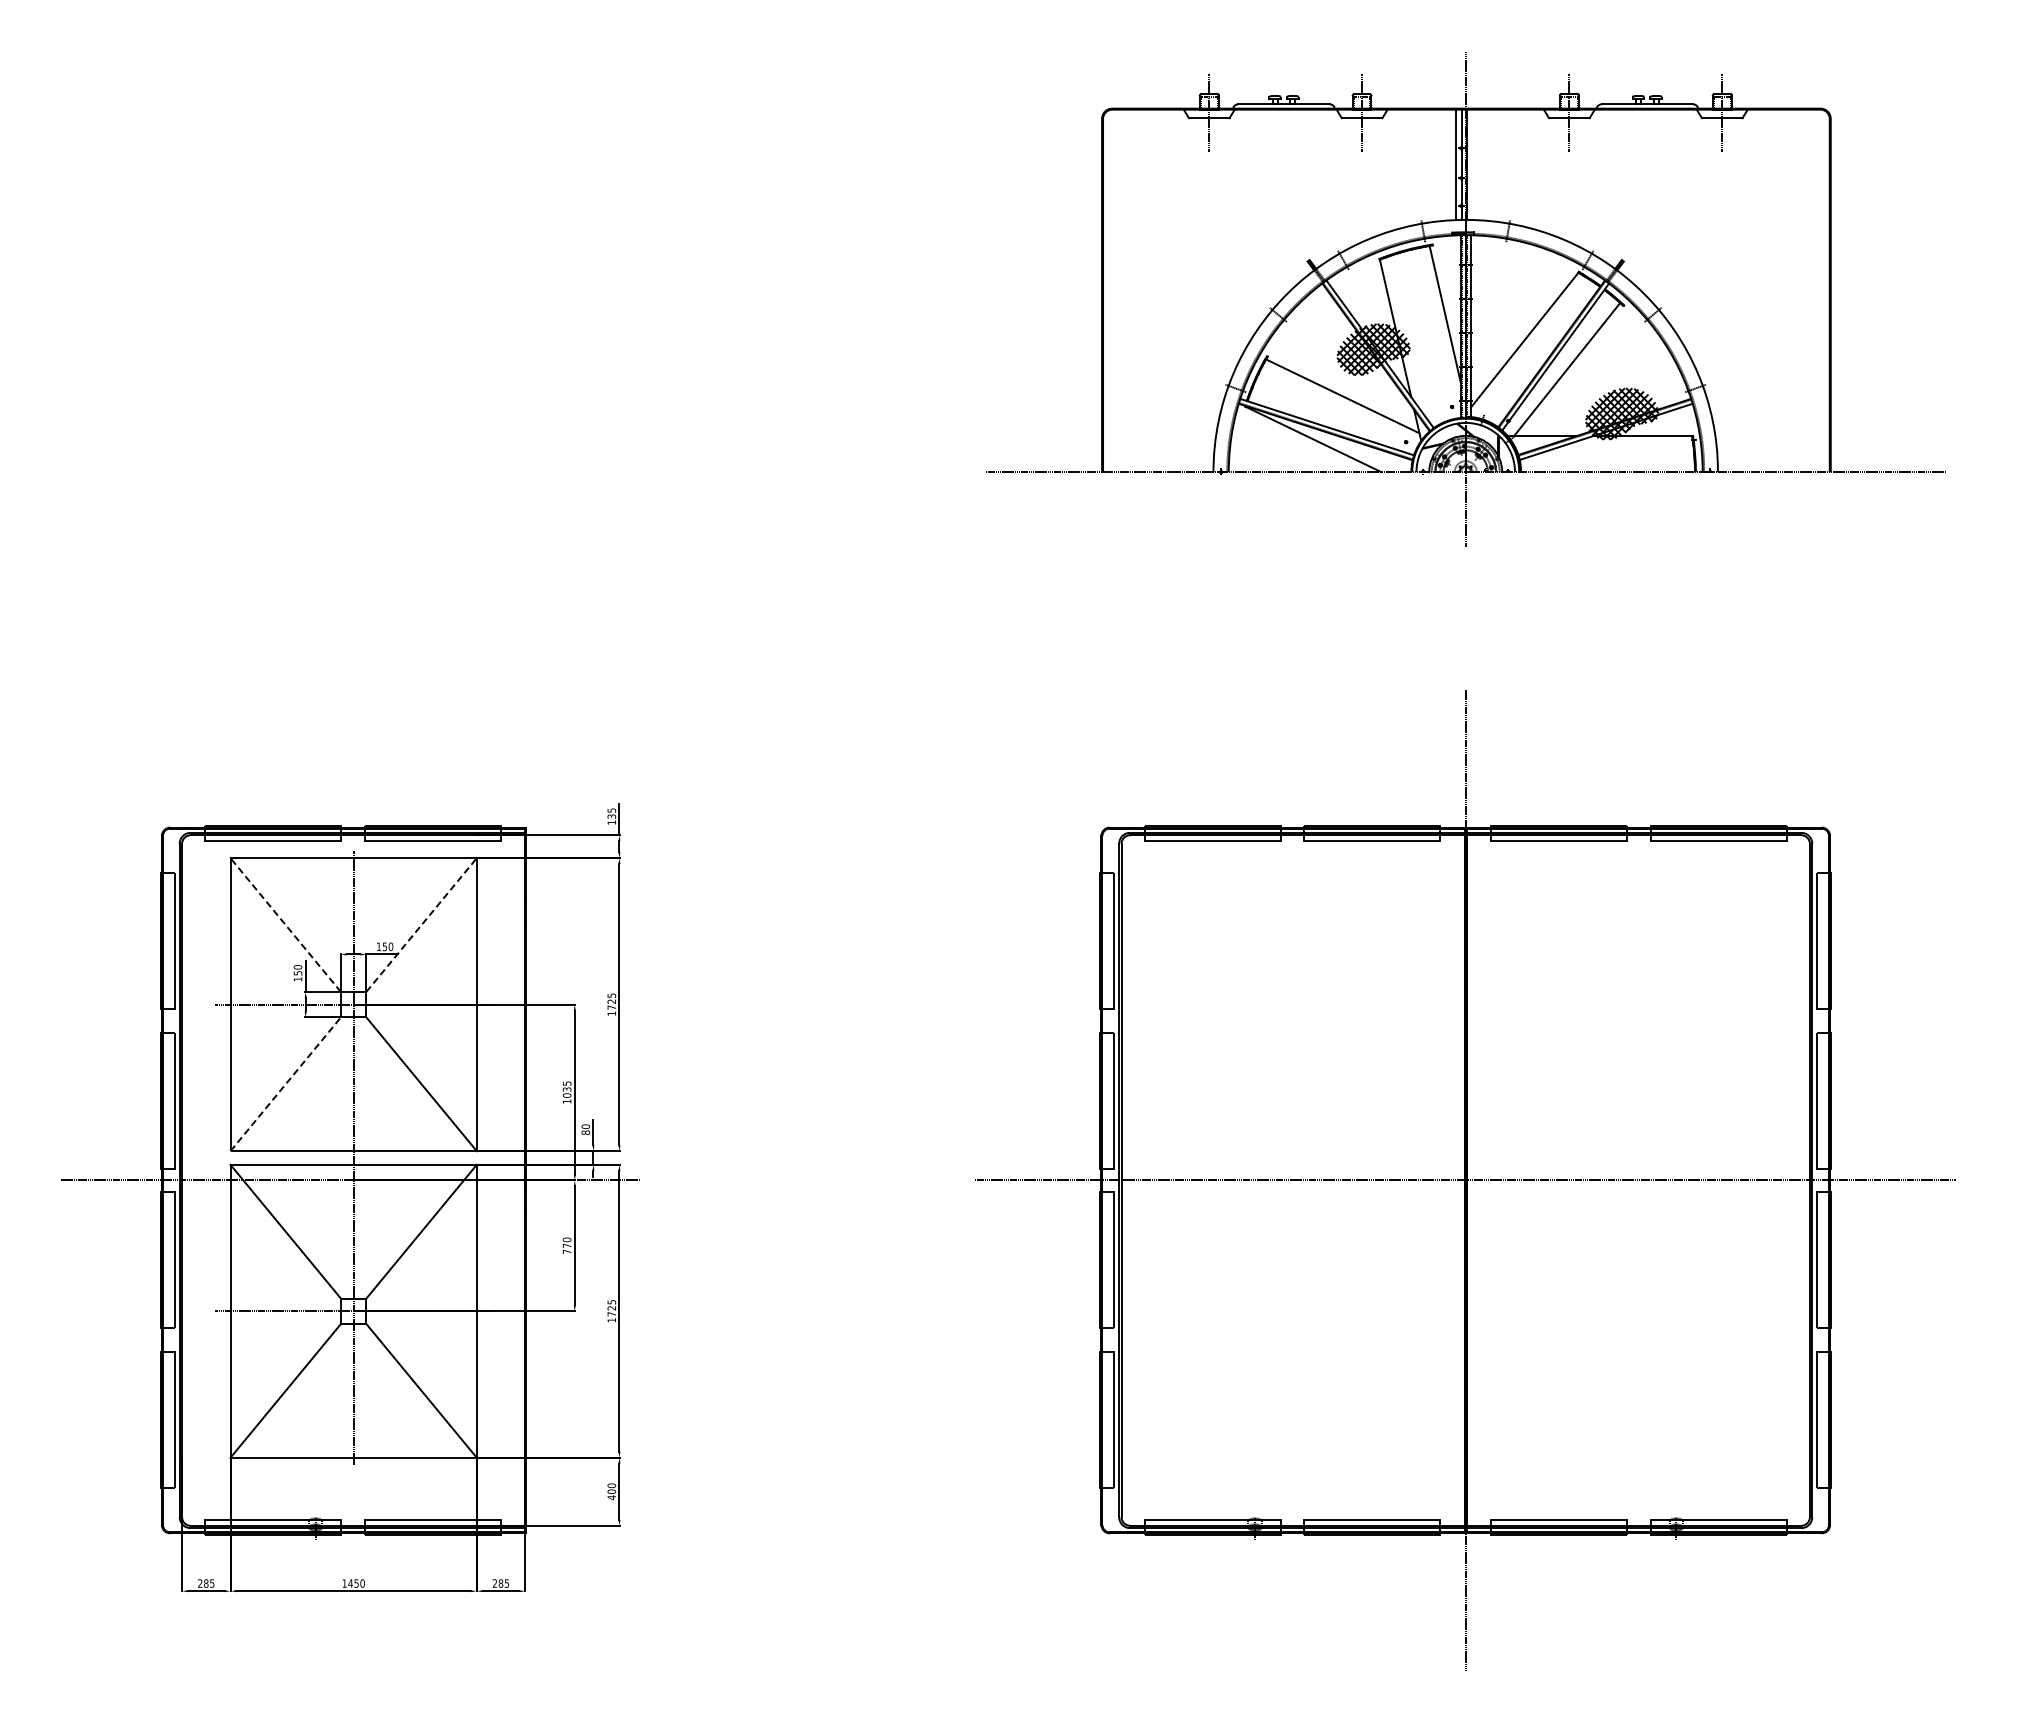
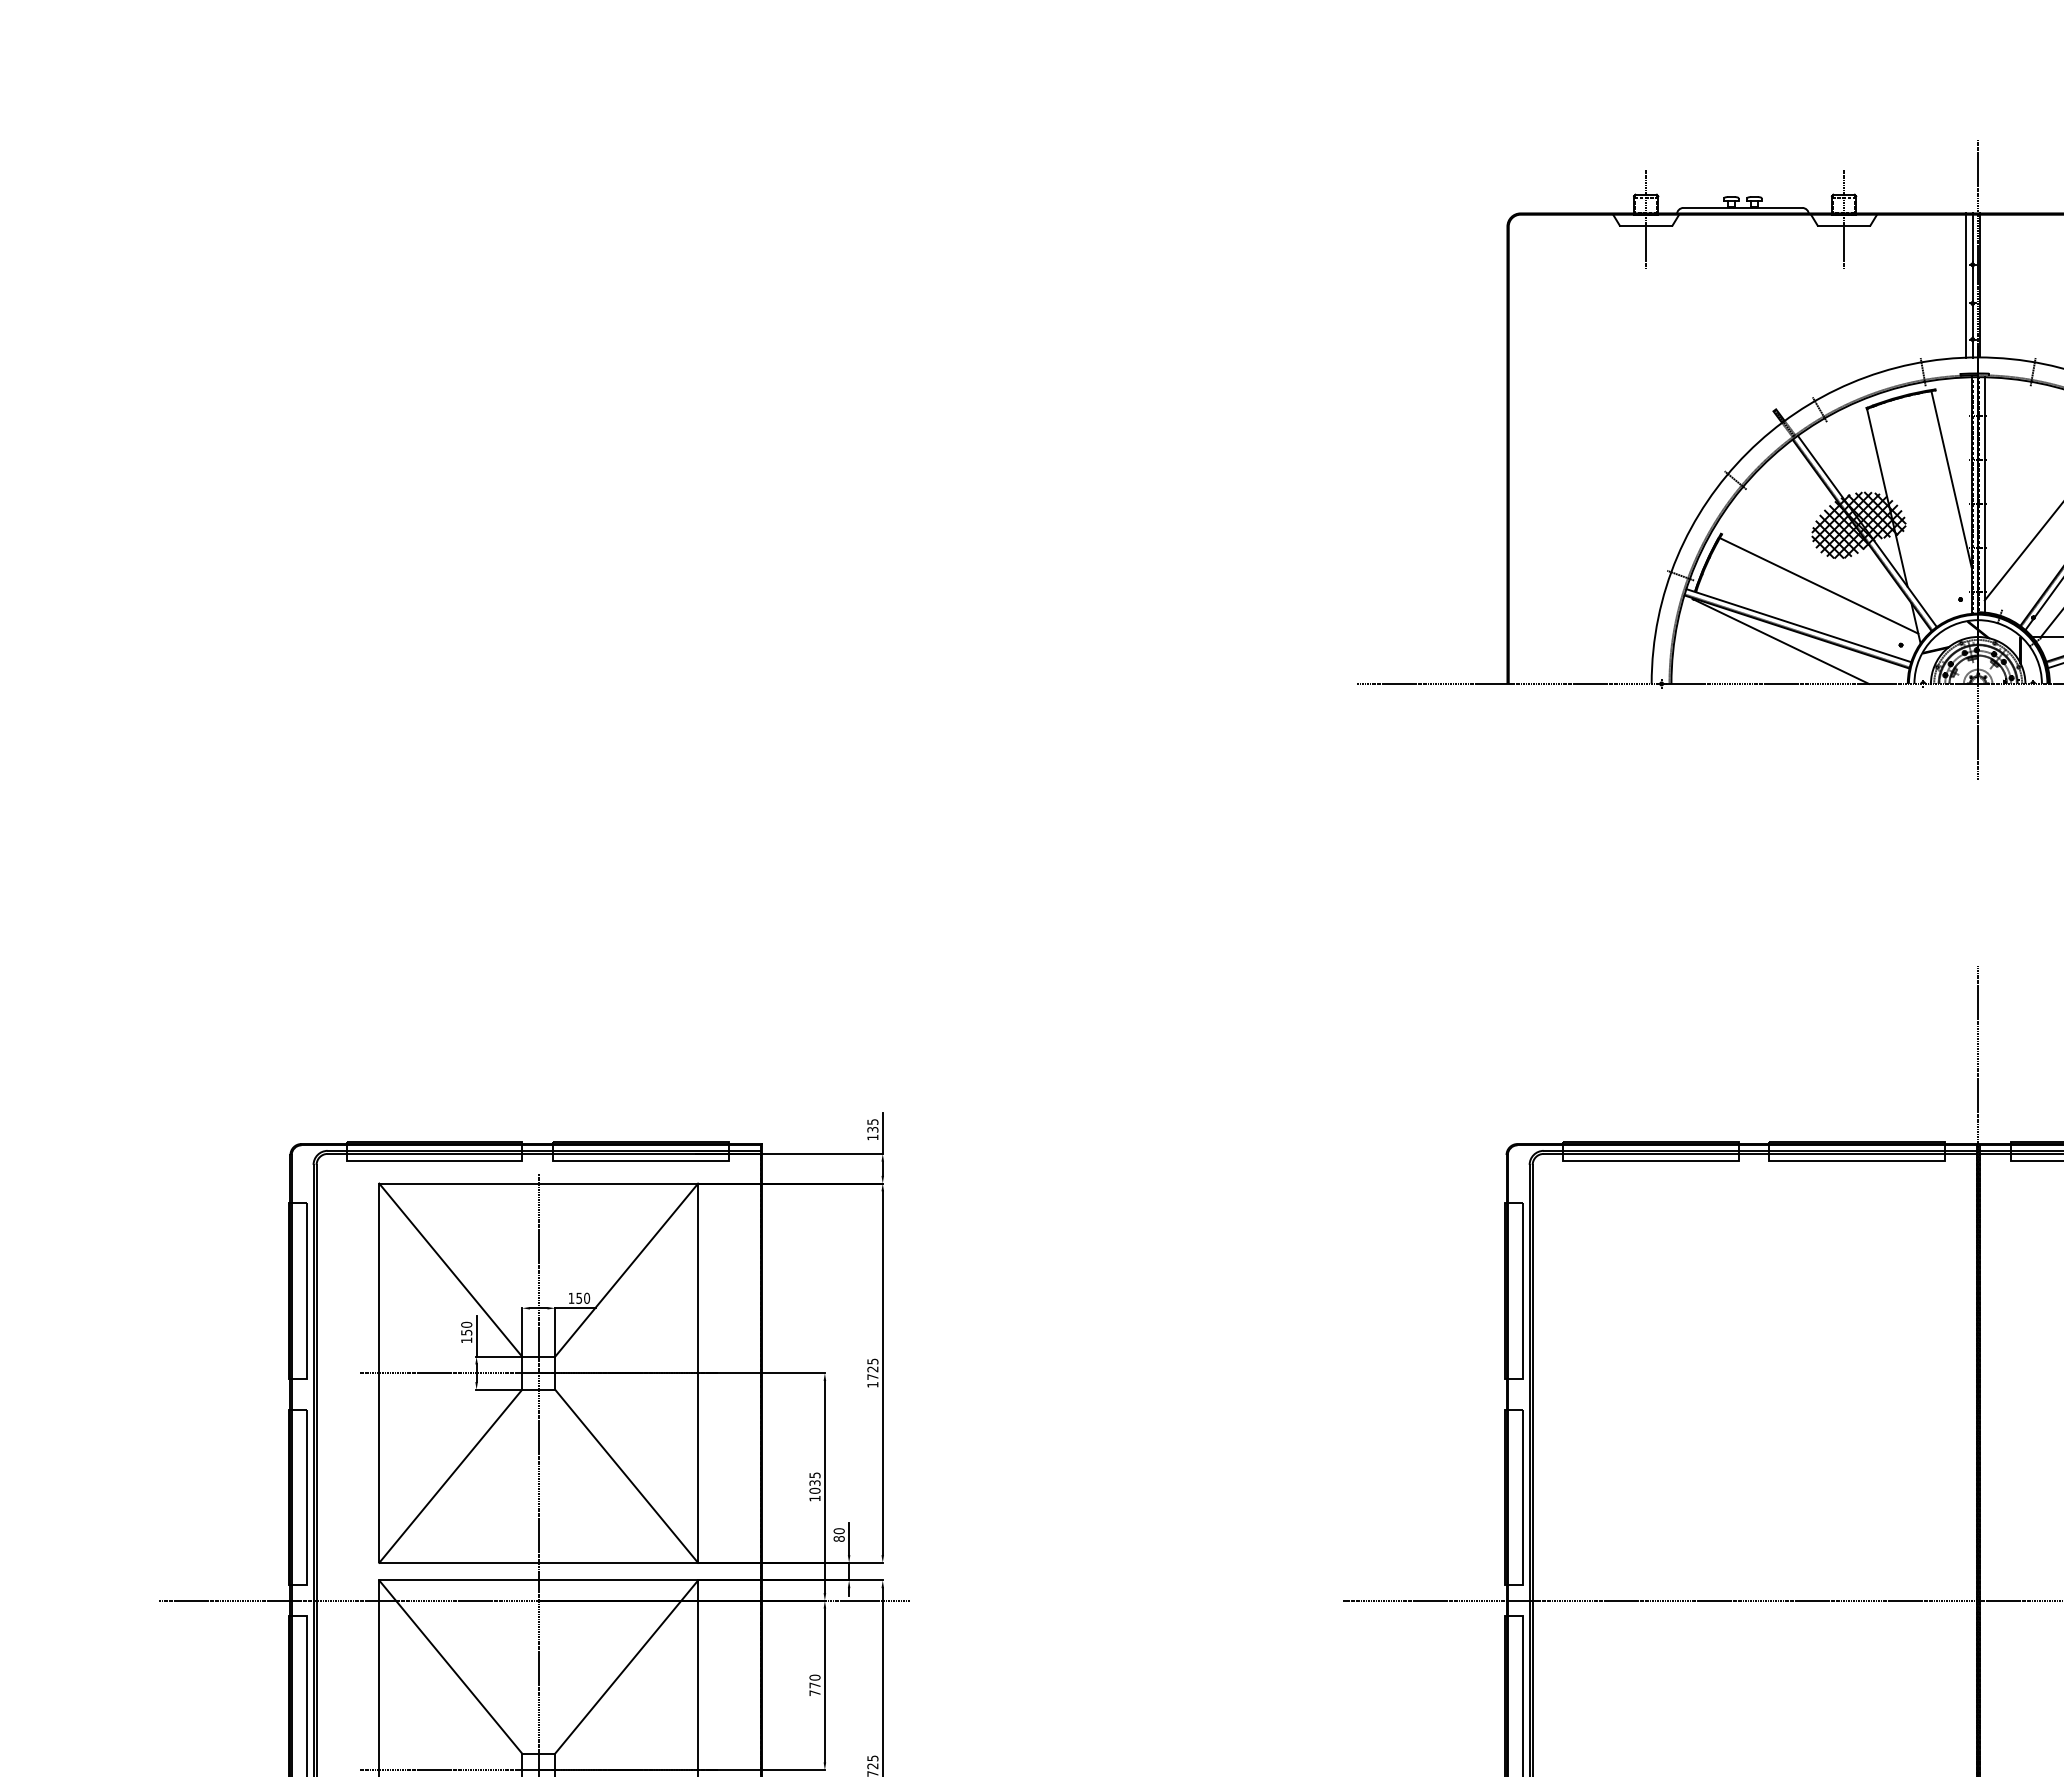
line: (285, 925) -> (450, 1270), dashed -> solid
line: (421, 925) -> (626, 1270), dashed -> solid
line: (285, 1084) -> (450, 1476), dashed -> solid

